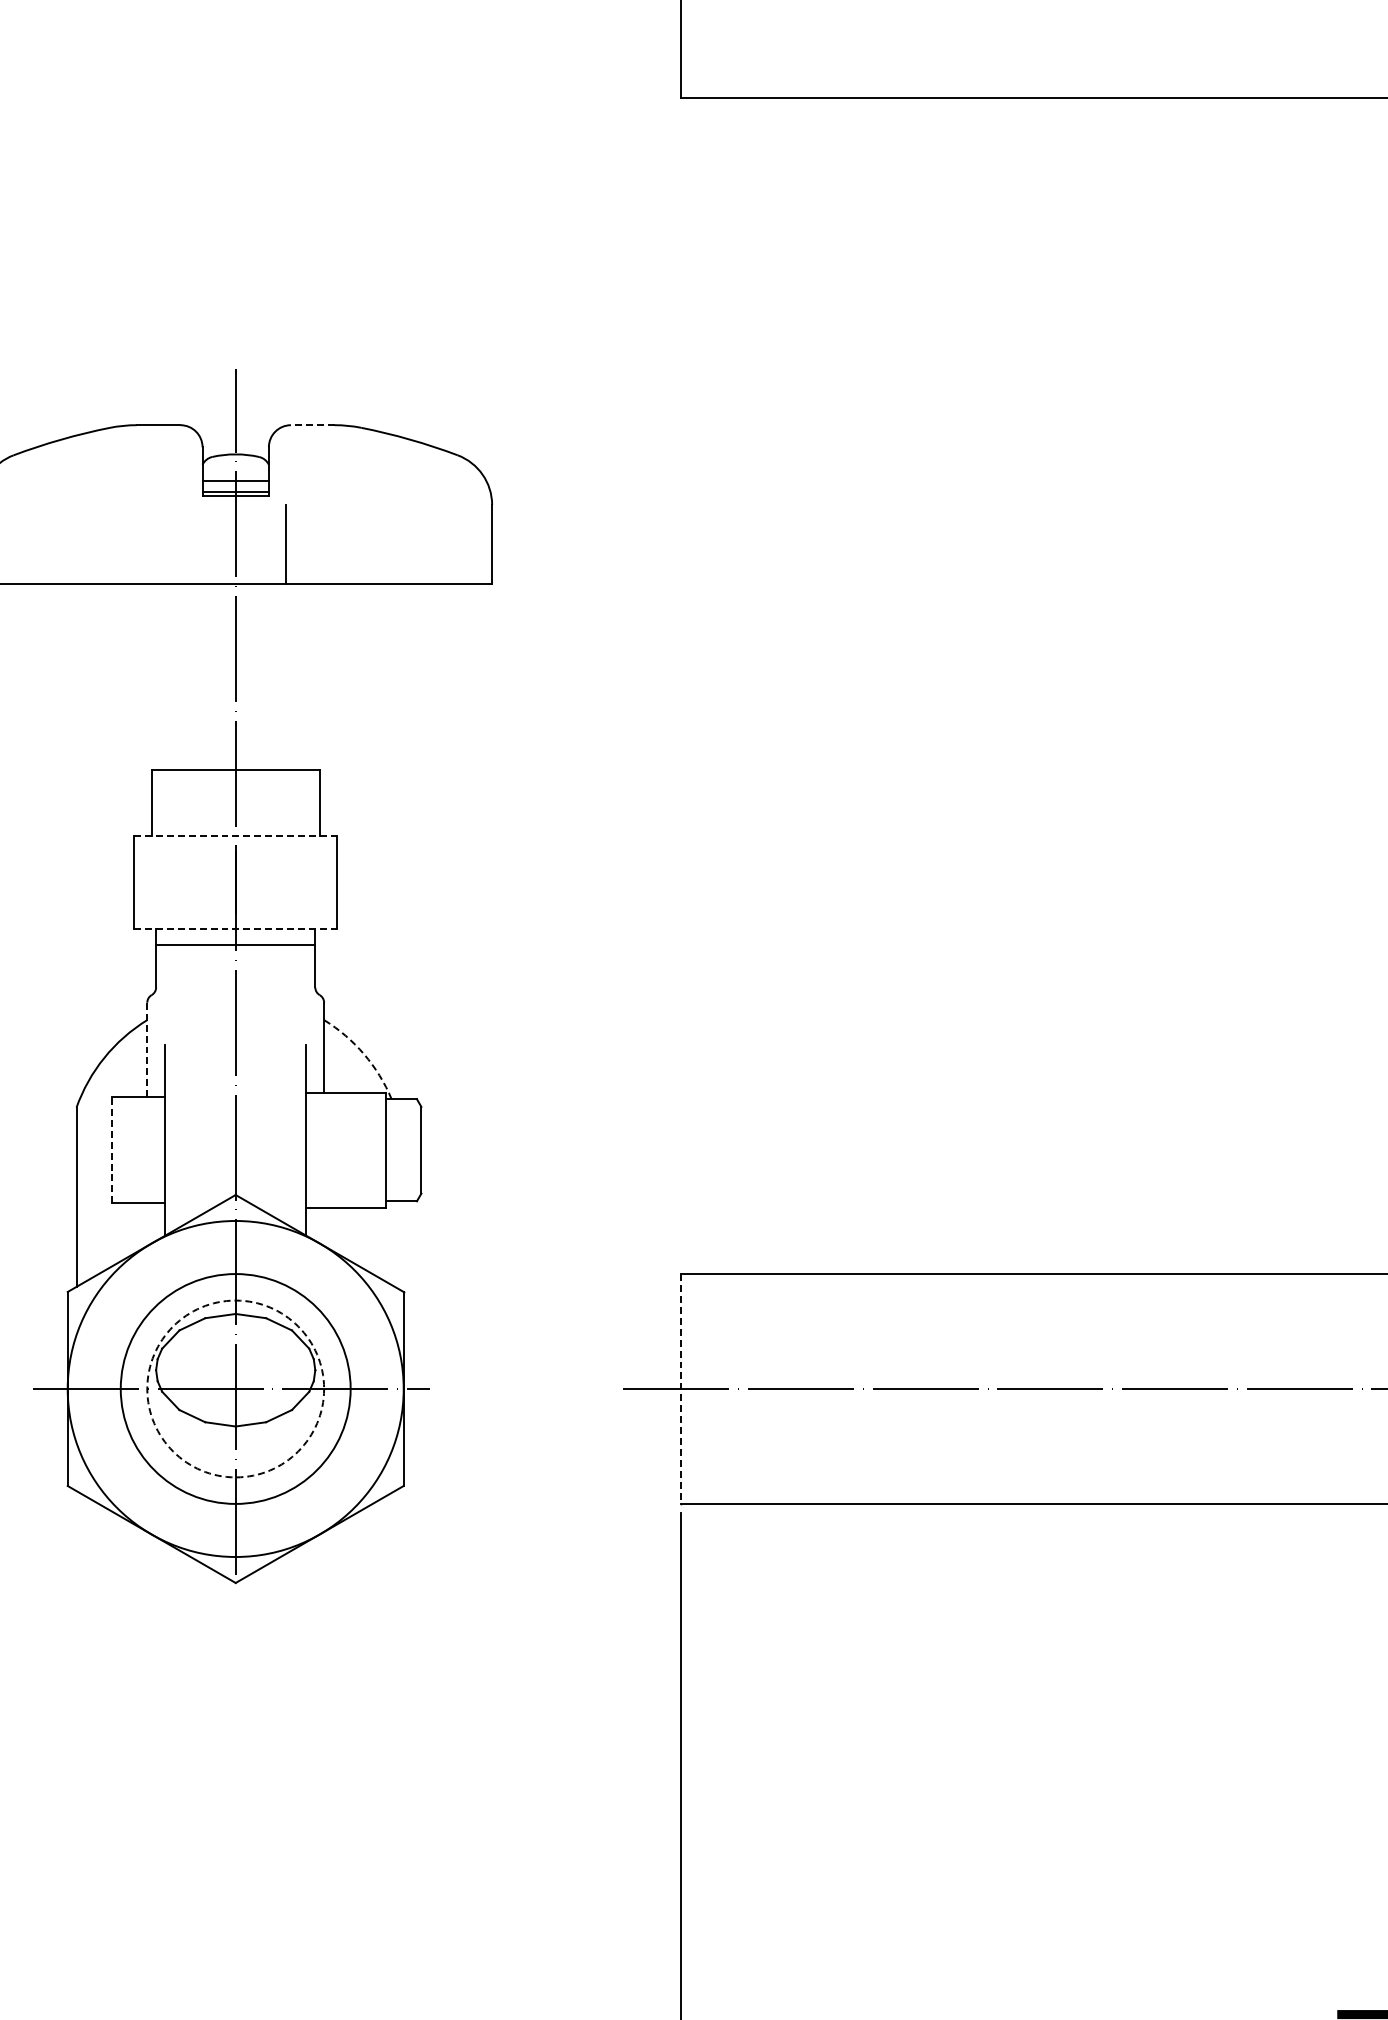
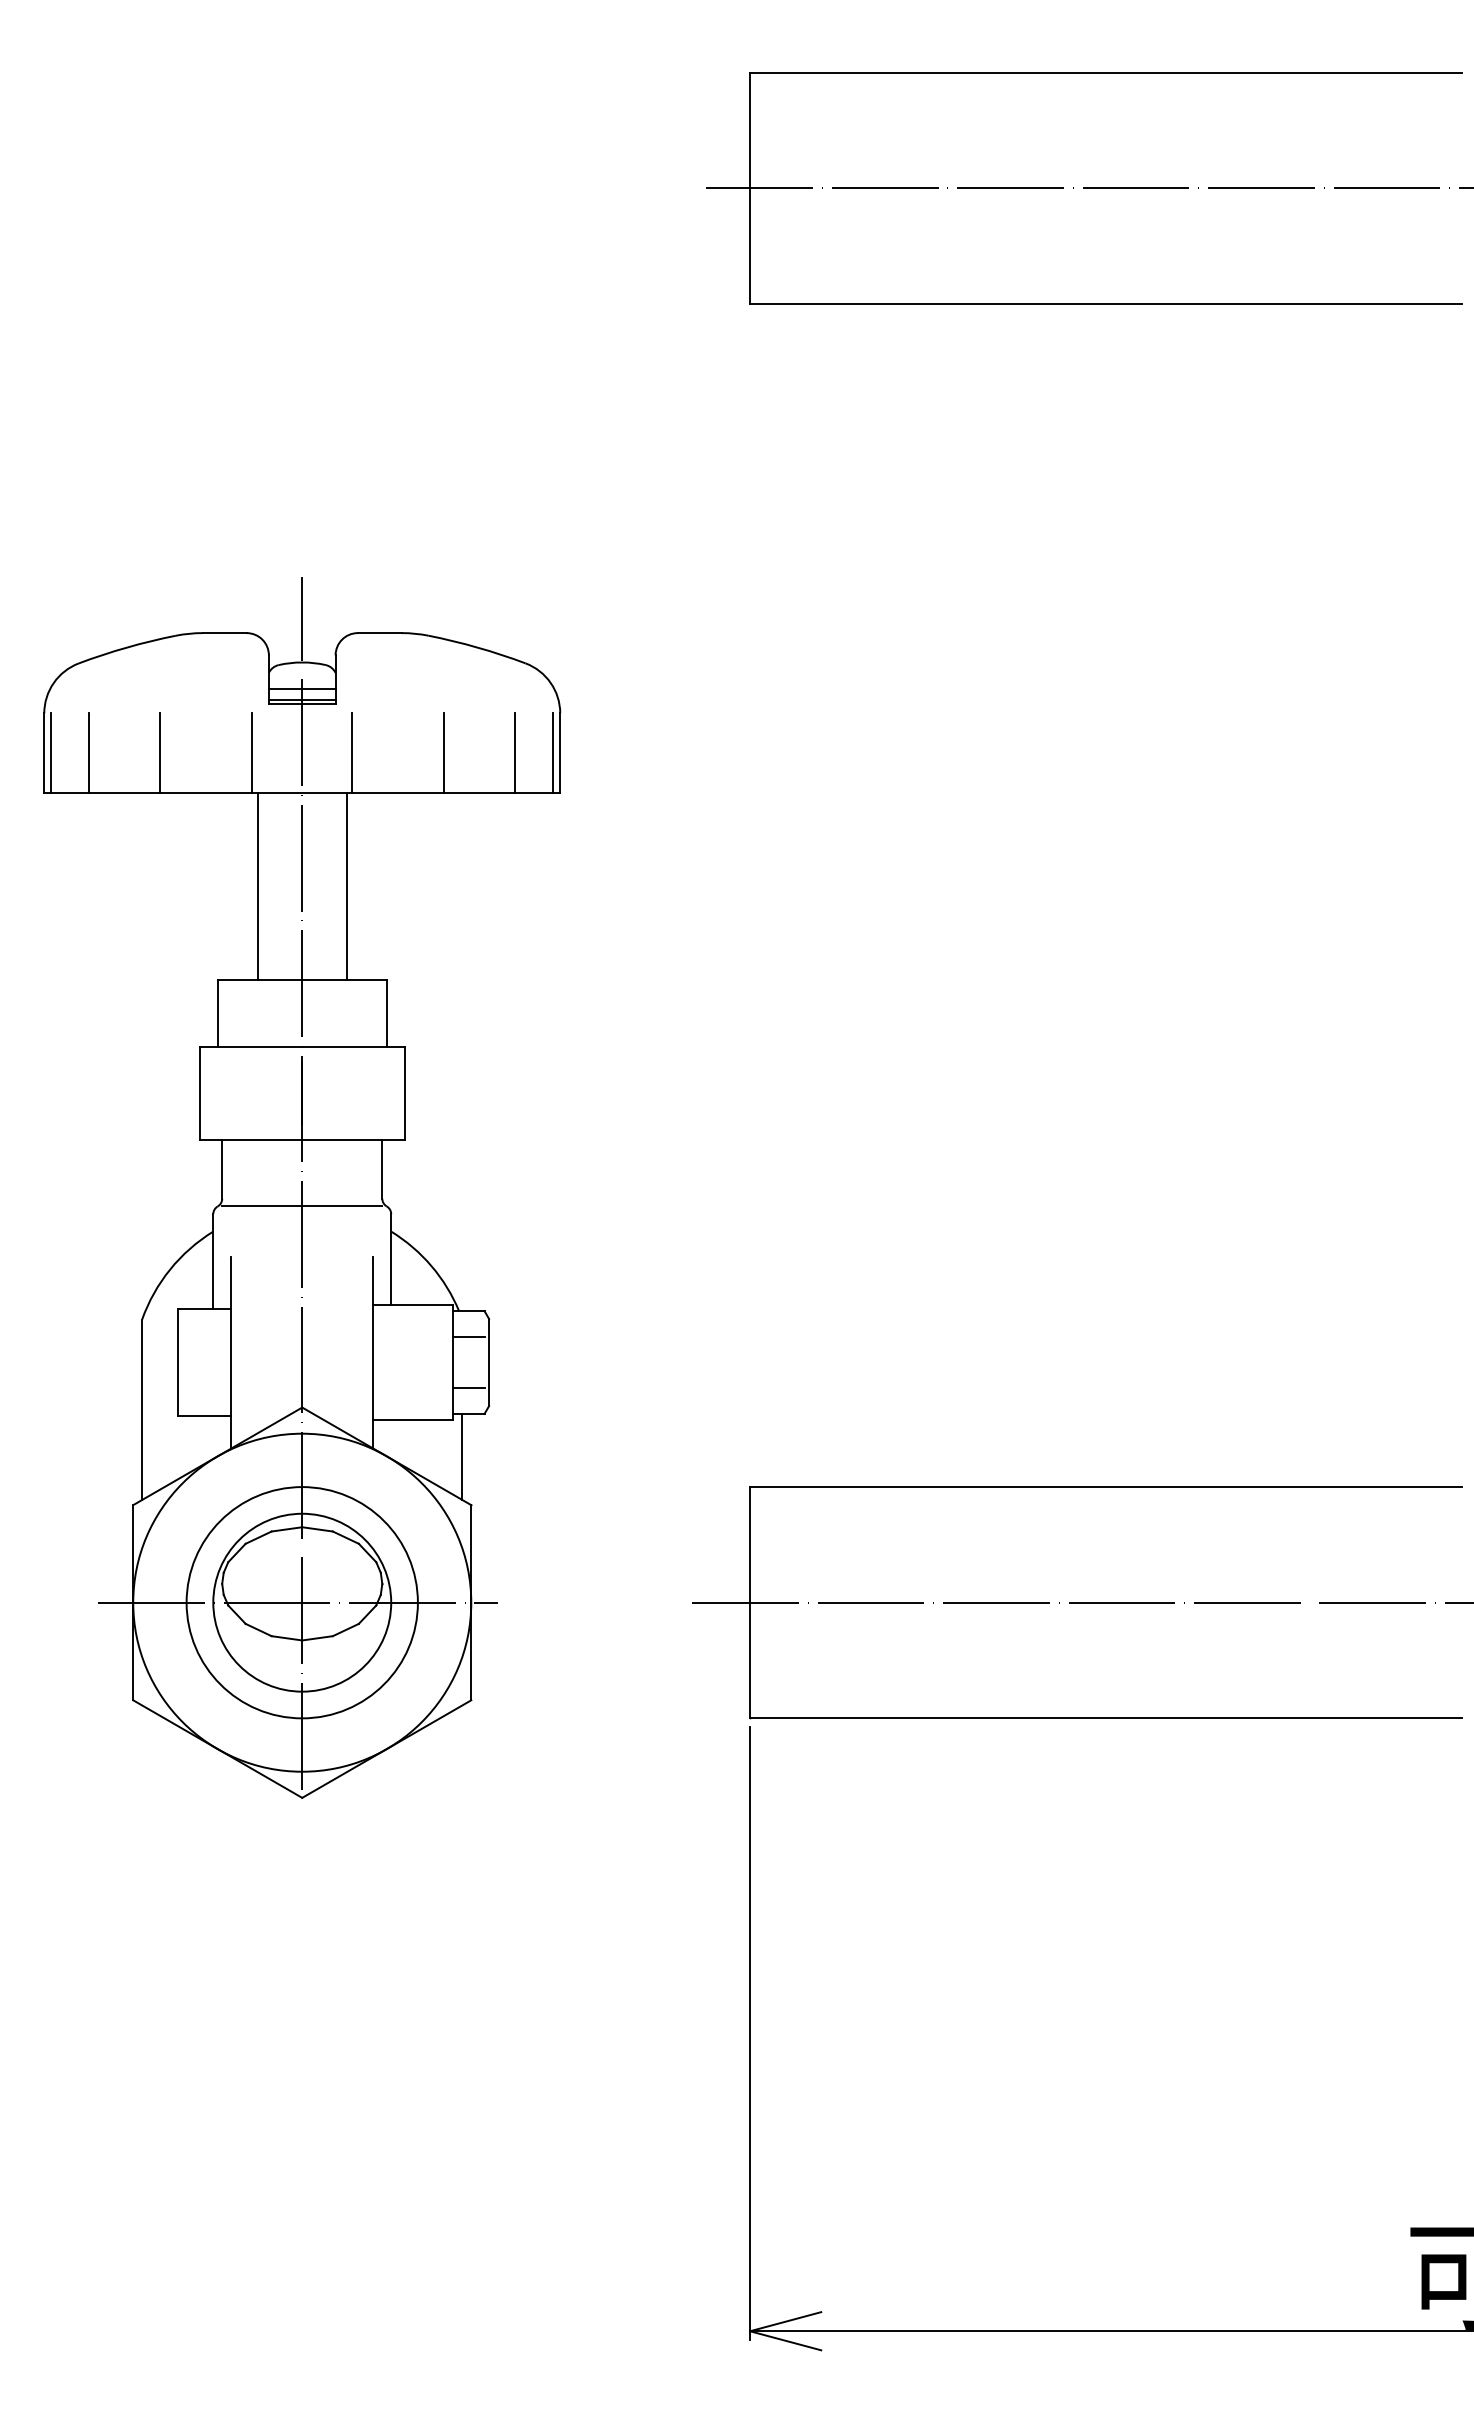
line: (312, 425) -> (379, 633), dashed -> solid
line: (24, 544) -> (89, 753), added
line: (94, 544) -> (160, 753), added
line: (186, 544) -> (252, 753), added
line: (377, 544) -> (444, 753), added
line: (447, 544) -> (515, 753), added
line: (485, 544) -> (553, 753), added
line: (191, 677) -> (257, 886), added
line: (279, 677) -> (346, 886), added
line: (235, 836) -> (302, 1046), dashed -> solid
line: (235, 929) -> (302, 1140), dashed -> solid
line: (235, 945) -> (302, 1206), moved
line: (147, 1049) -> (213, 1261), dashed -> solid
arc: (364, 1054) -> (431, 1266), dashed -> solid
line: (400, 1124) -> (468, 1336), added
line: (111, 1150) -> (177, 1362), dashed -> solid
line: (400, 1176) -> (468, 1388), added
line: (394, 1243) -> (462, 1456), added
circle: (235, 1388) -> (302, 1602), dashed -> solid
line: (681, 1388) -> (750, 1602), dashed -> solid

